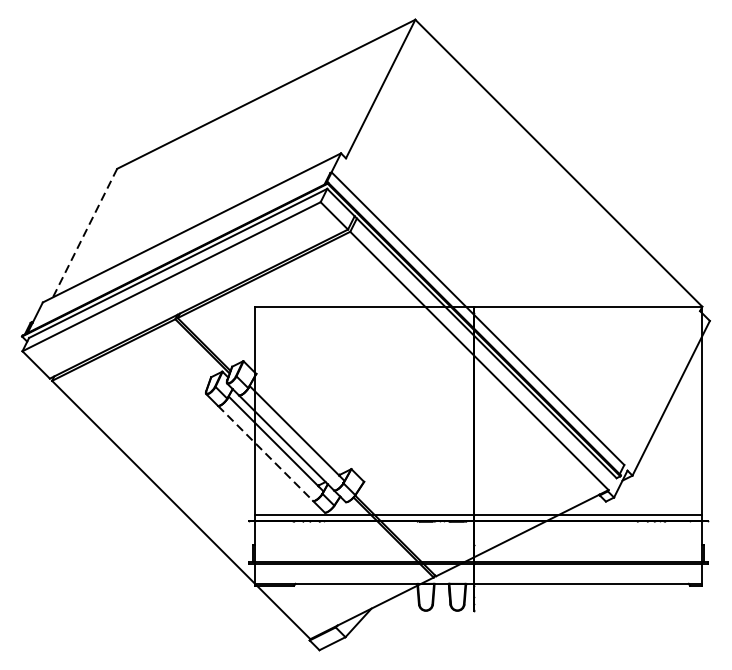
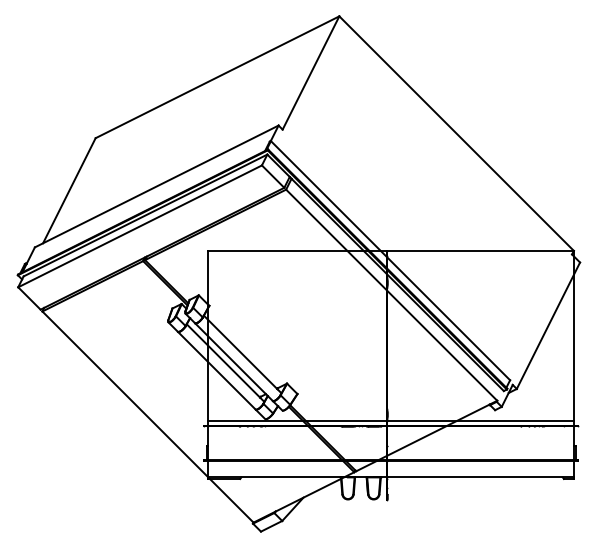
line: (85, 232) -> (69, 190), dashed -> solid
line: (265, 453) -> (216, 370), dashed -> solid

